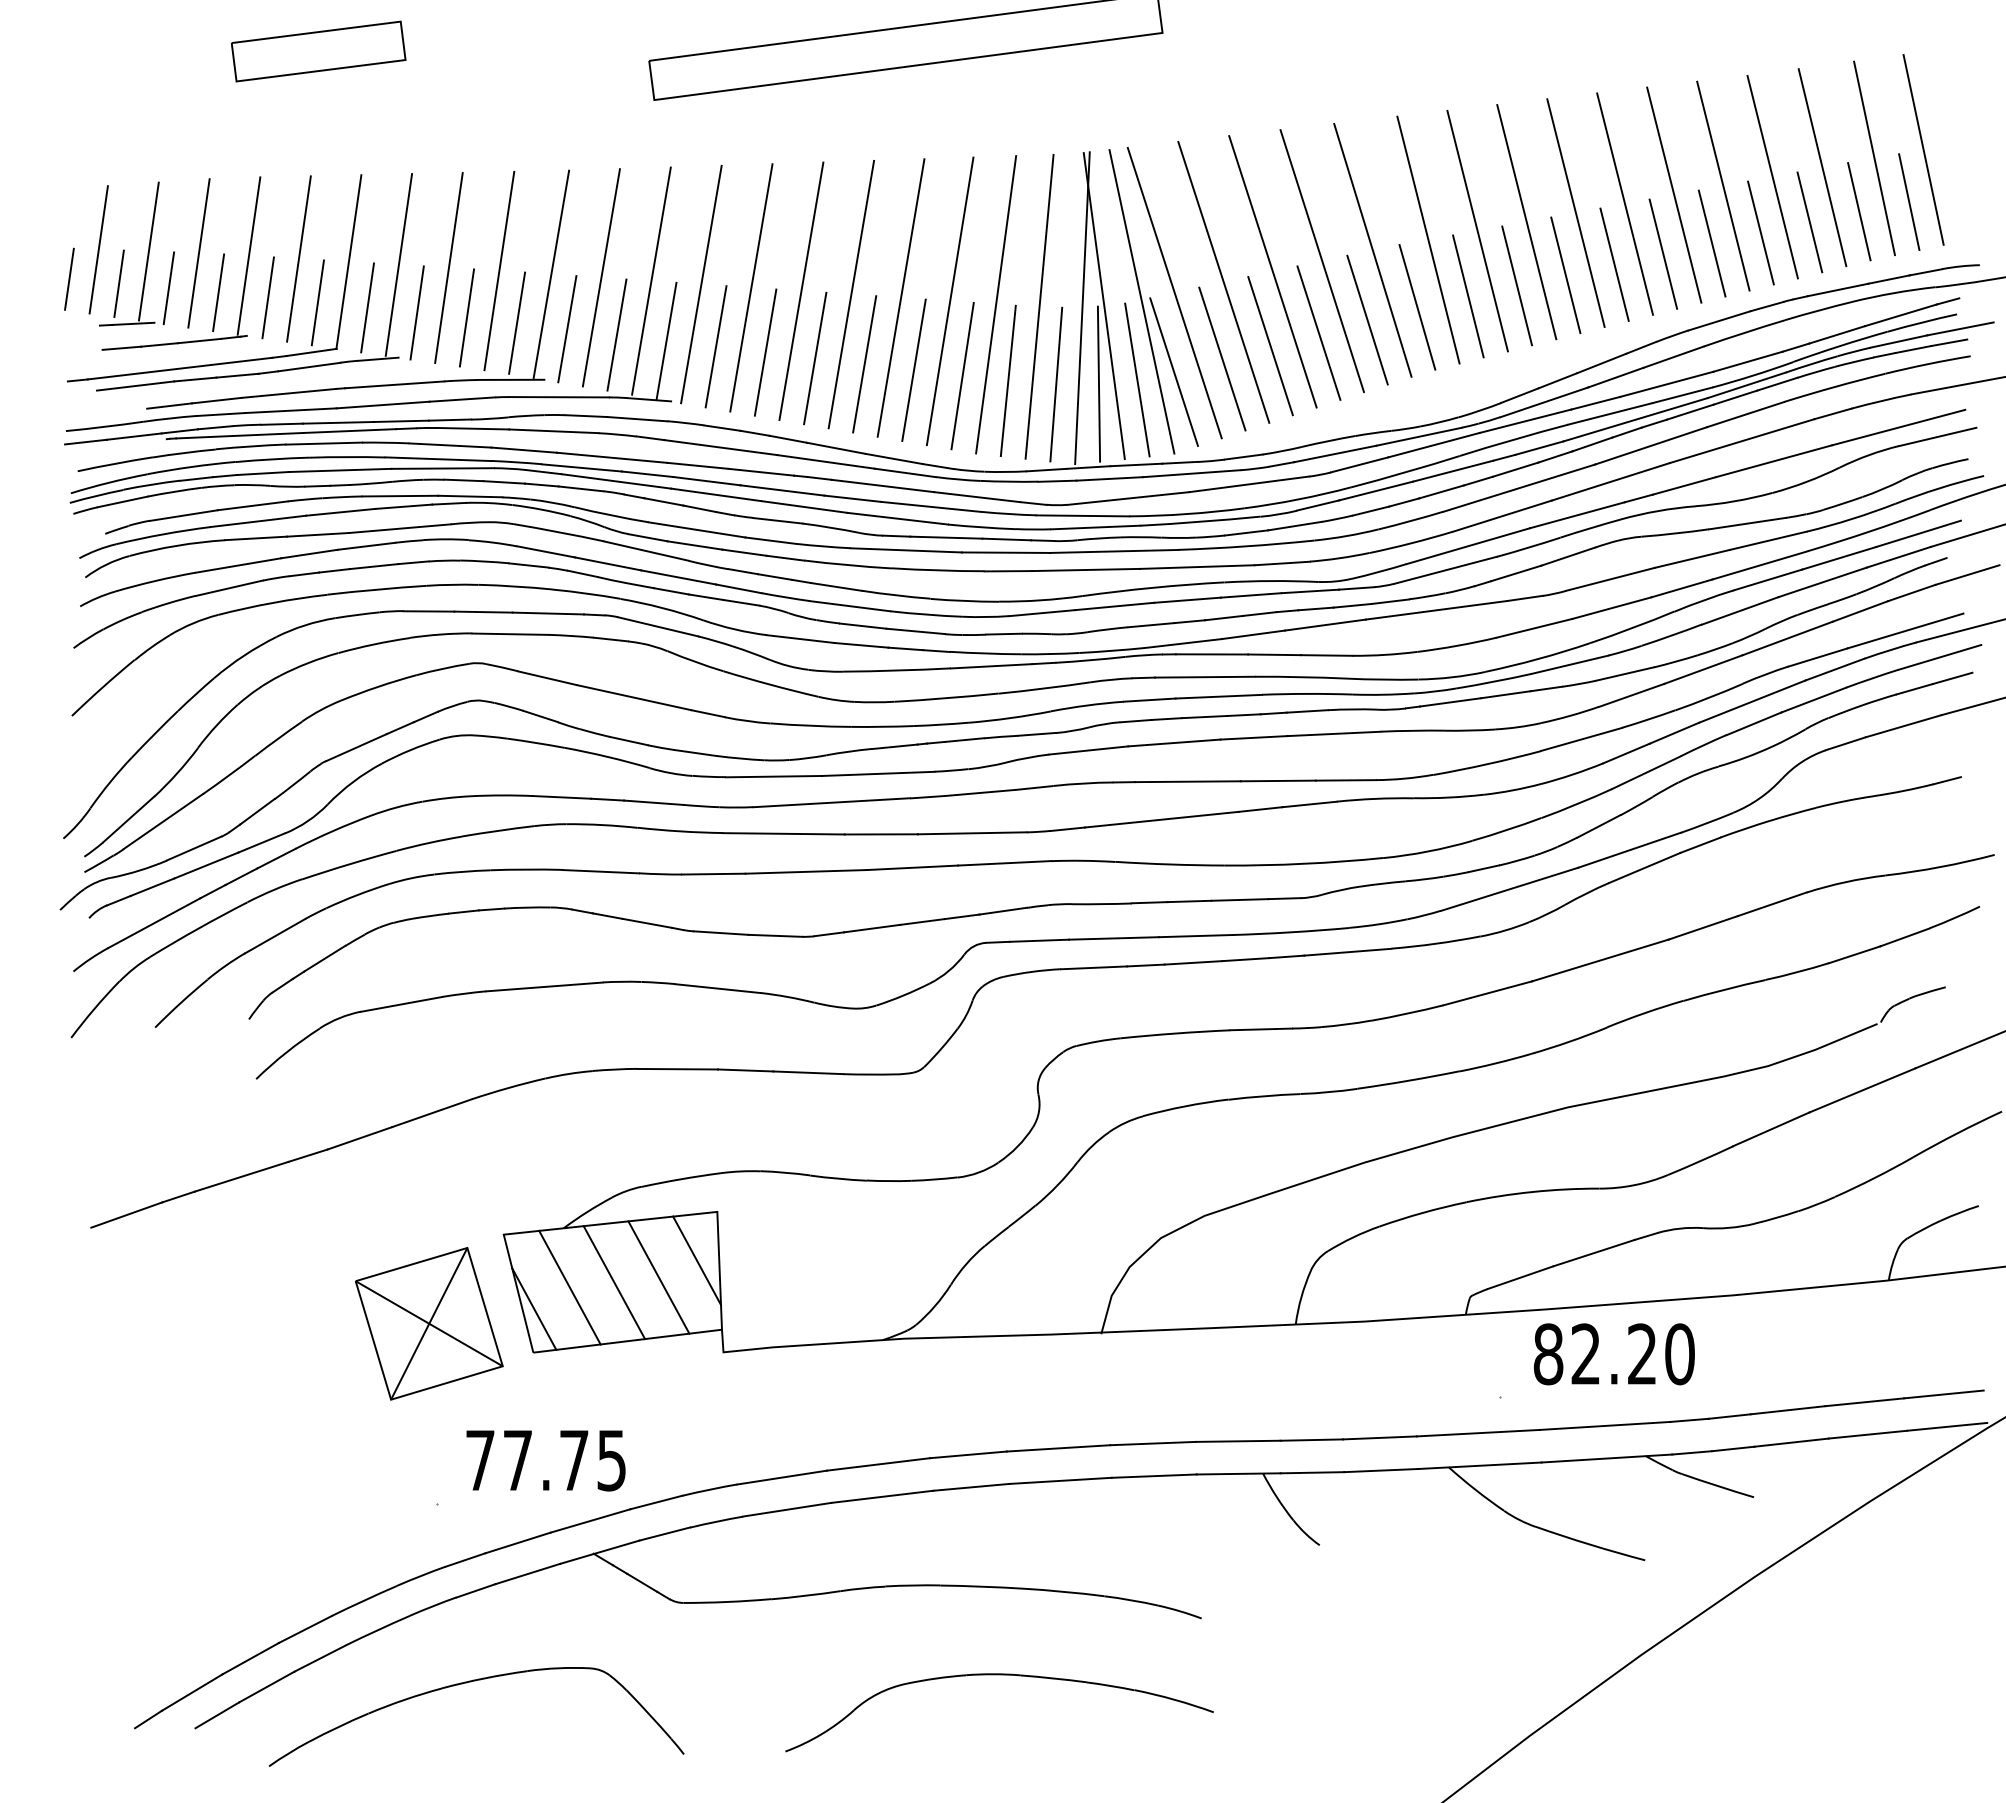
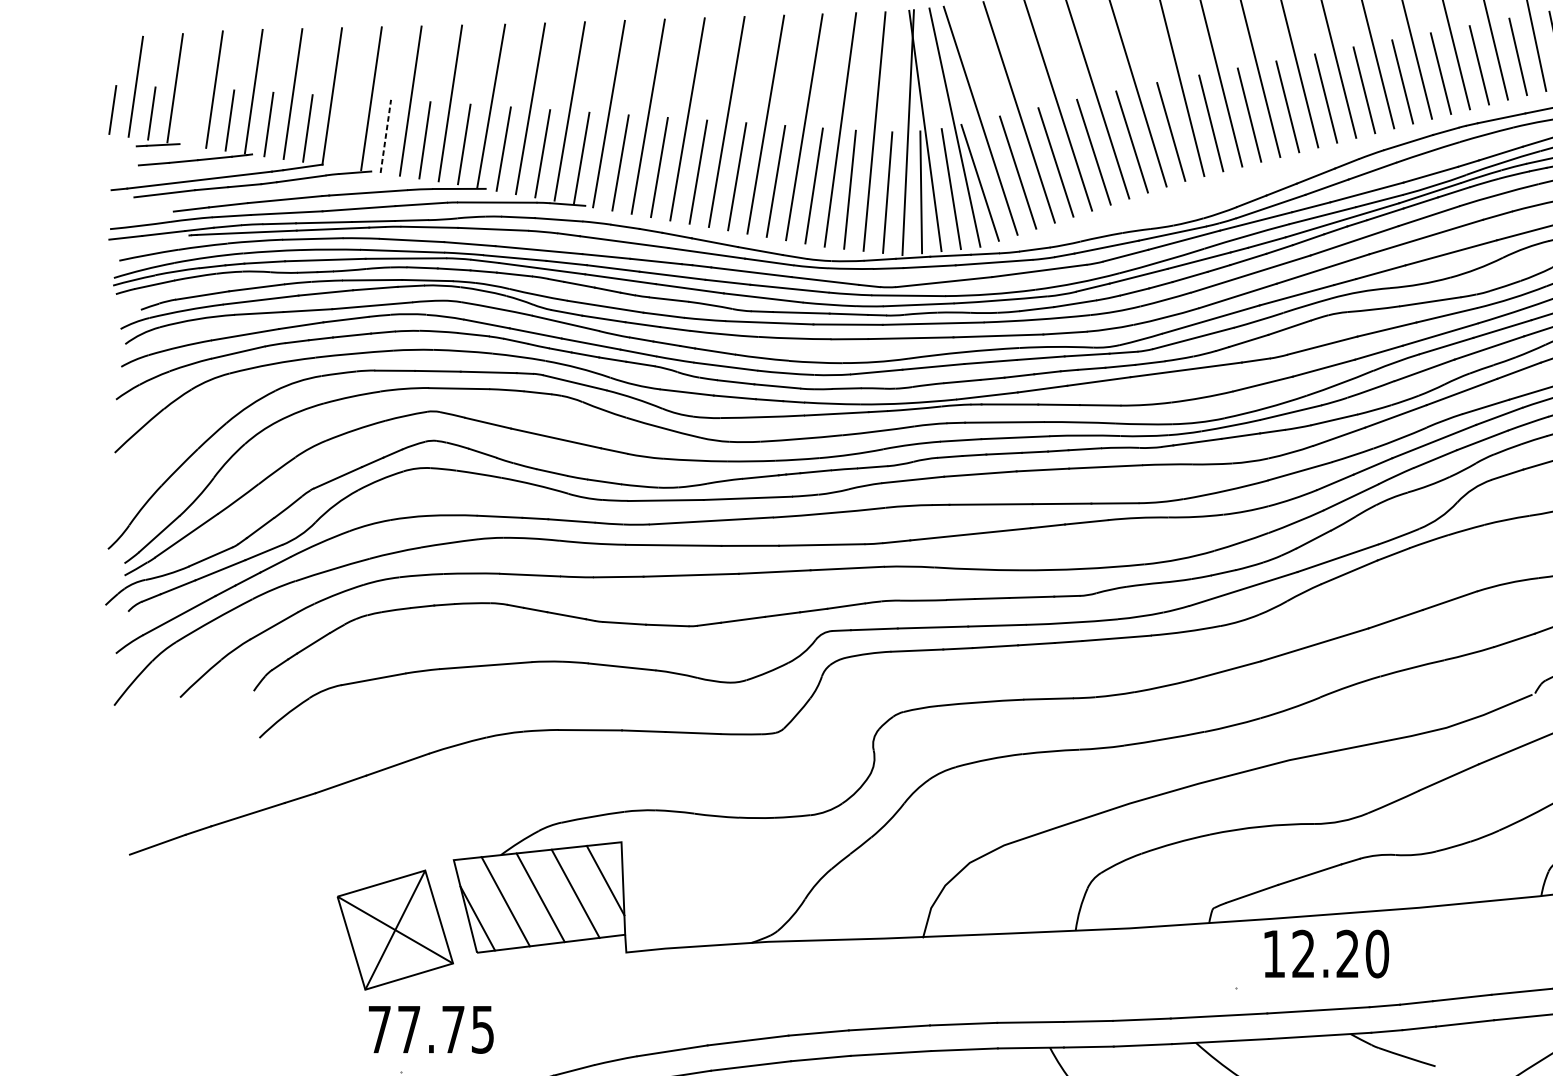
line: (168, 288) -> (190, 117), removed
line: (367, 307) -> (346, 132), removed
line: (417, 312) -> (386, 136), solid -> dashed
text: (1548, 1354) -> (1274, 954), 82.20 -> 12.20
text: (545, 1460) -> (430, 1029), moved

